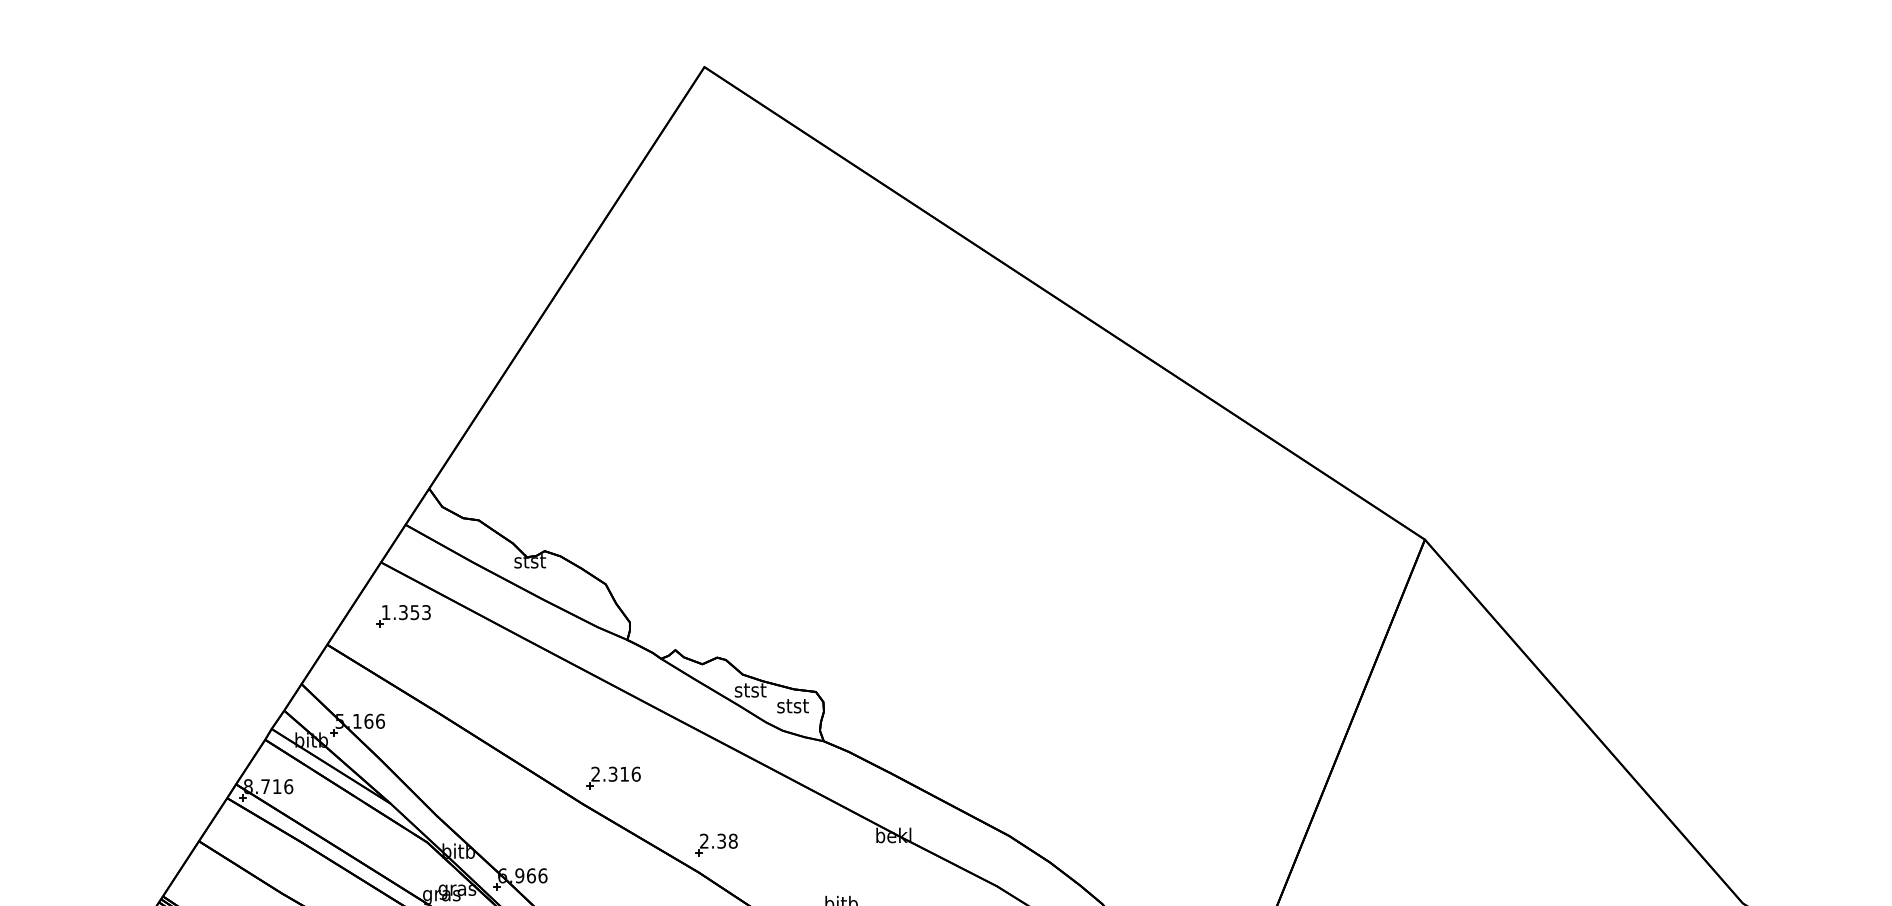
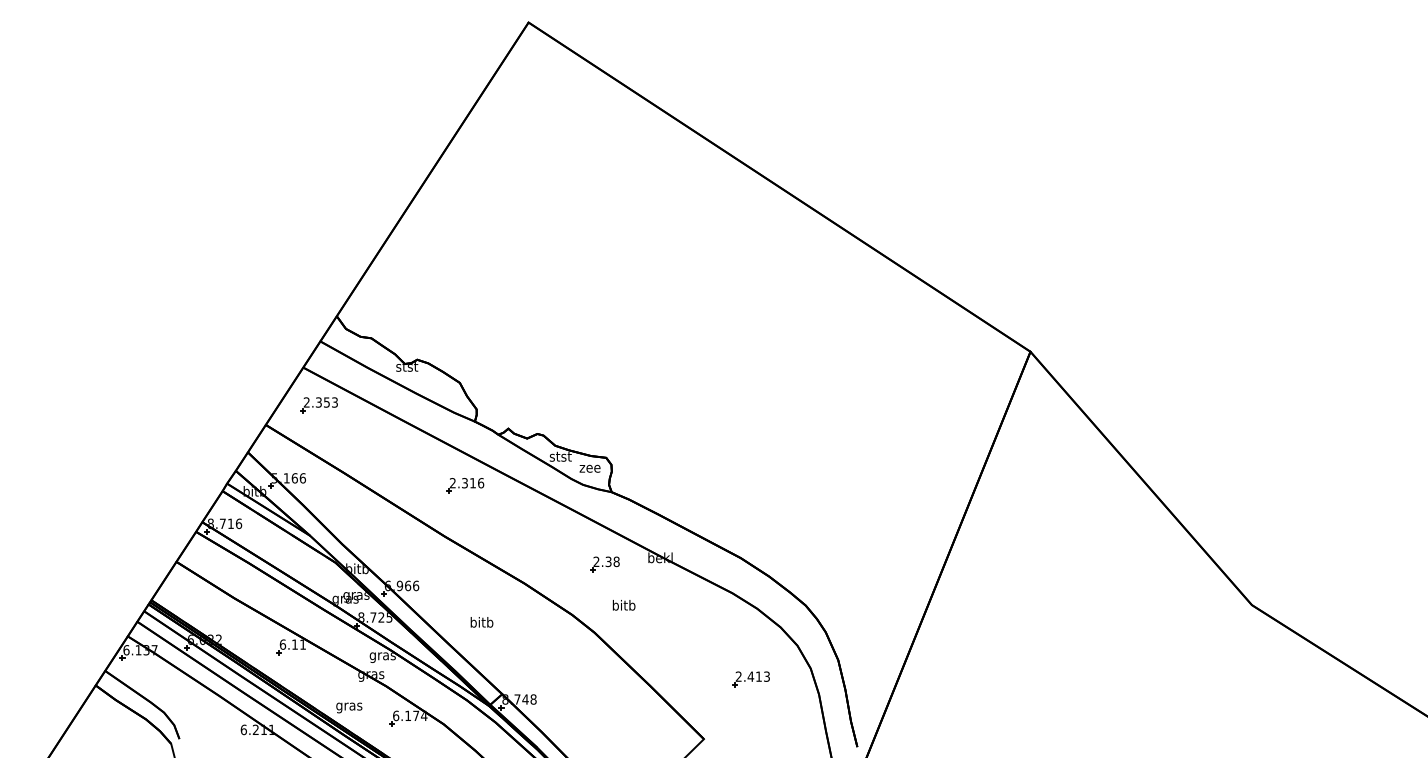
text: (385, 612) -> (306, 402), 1.353 -> 2.353
text: (793, 705) -> (590, 467), stst -> zee
part: (613, 777) -> (465, 485), moved
part: (715, 845) -> (604, 564), moved

